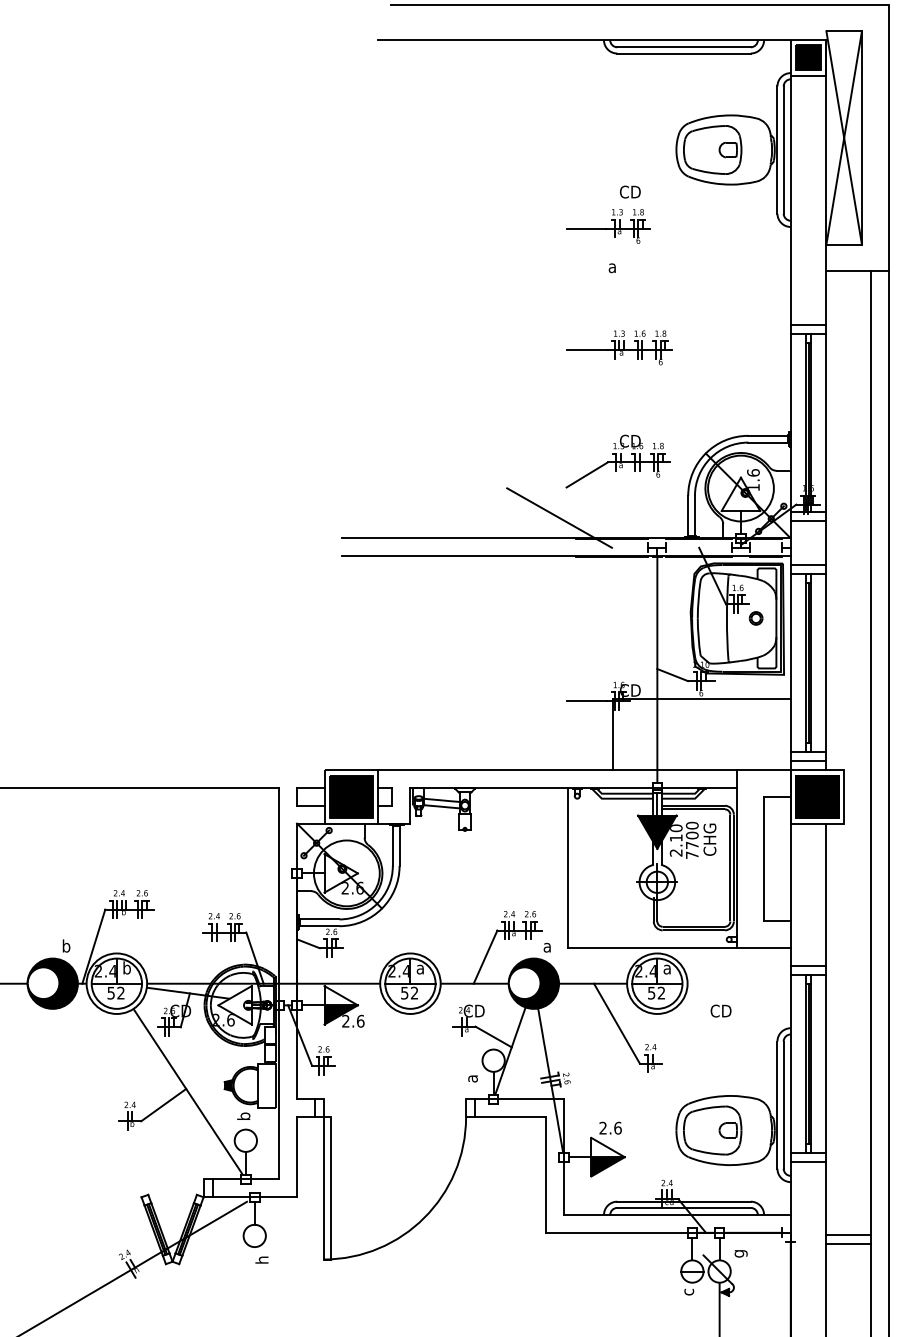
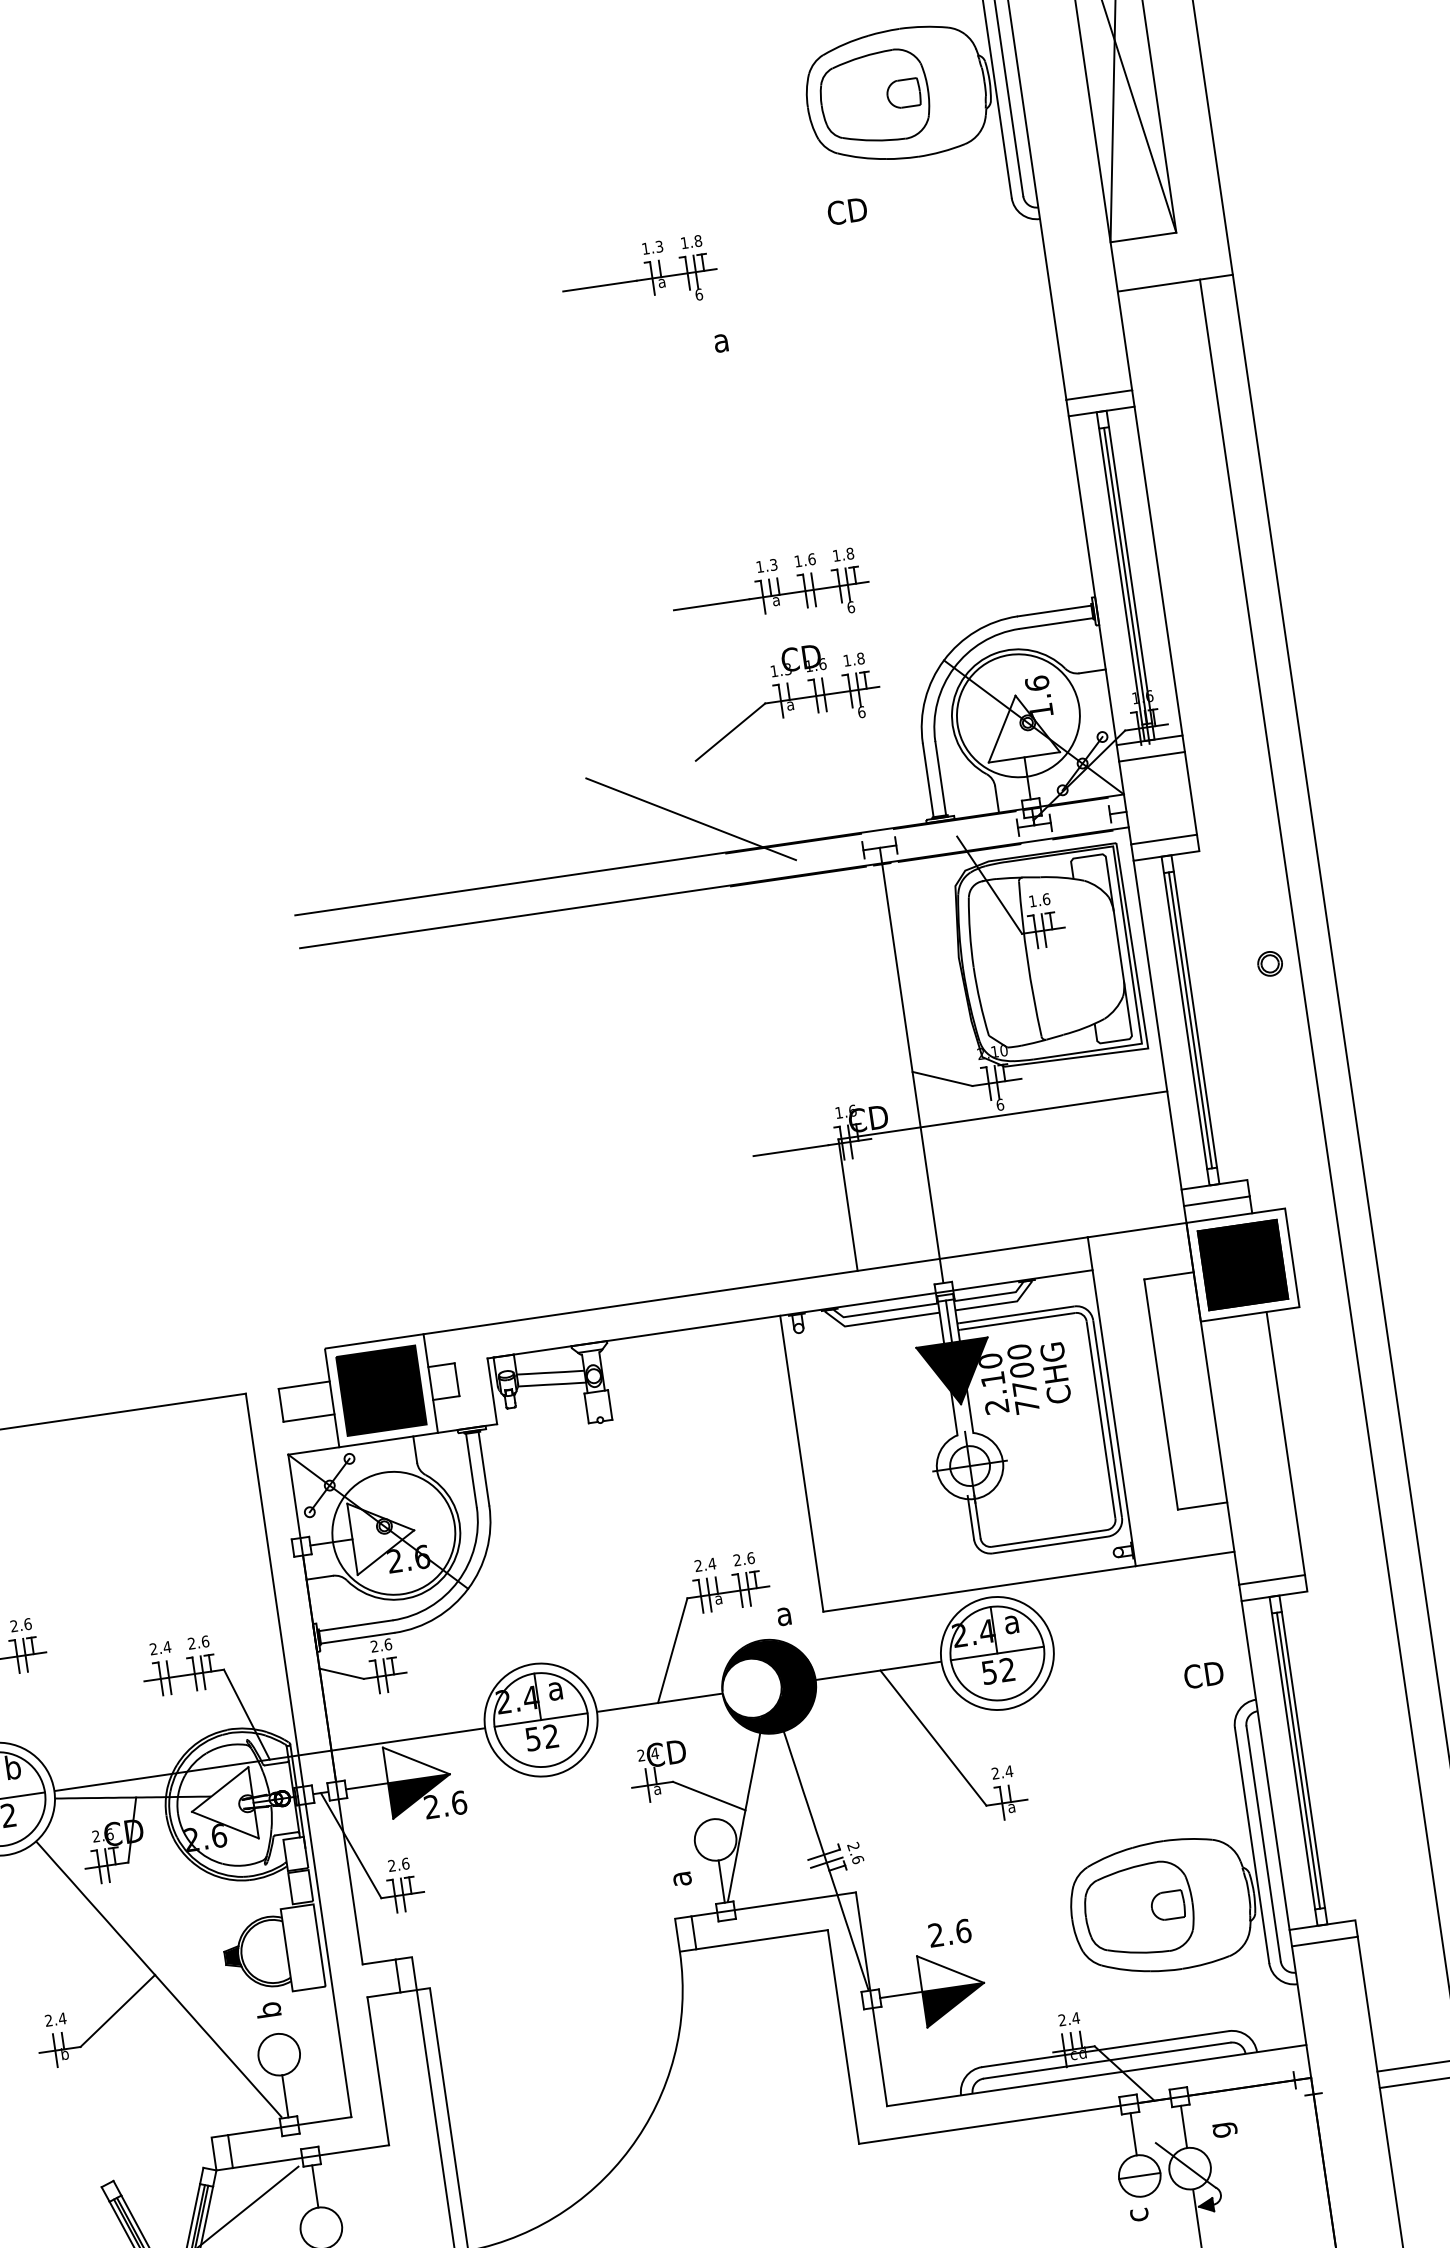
text: (630, 191) -> (847, 210), moved
part: (608, 226) -> (640, 276), moved
part: (619, 347) -> (771, 591), moved
part: (755, 618) -> (1268, 964), moved
line: (826, 663) -> (1223, 1016), removed
text: (720, 1010) -> (1202, 1674), moved
line: (826, 1063) -> (1331, 1755), removed

